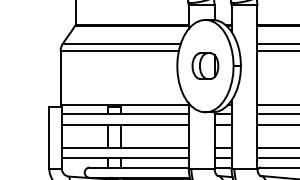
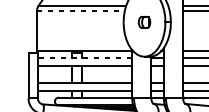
line: (120, 51) -> (81, 11), solid -> dashed
part: (205, 65) -> (144, 21), size x0.6
line: (124, 114) -> (84, 58), solid -> dashed

